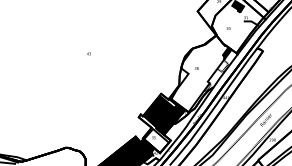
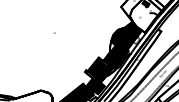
fill: (199, 72) -> (122, 44), added
fill: (155, 140) -> (95, 86), added

